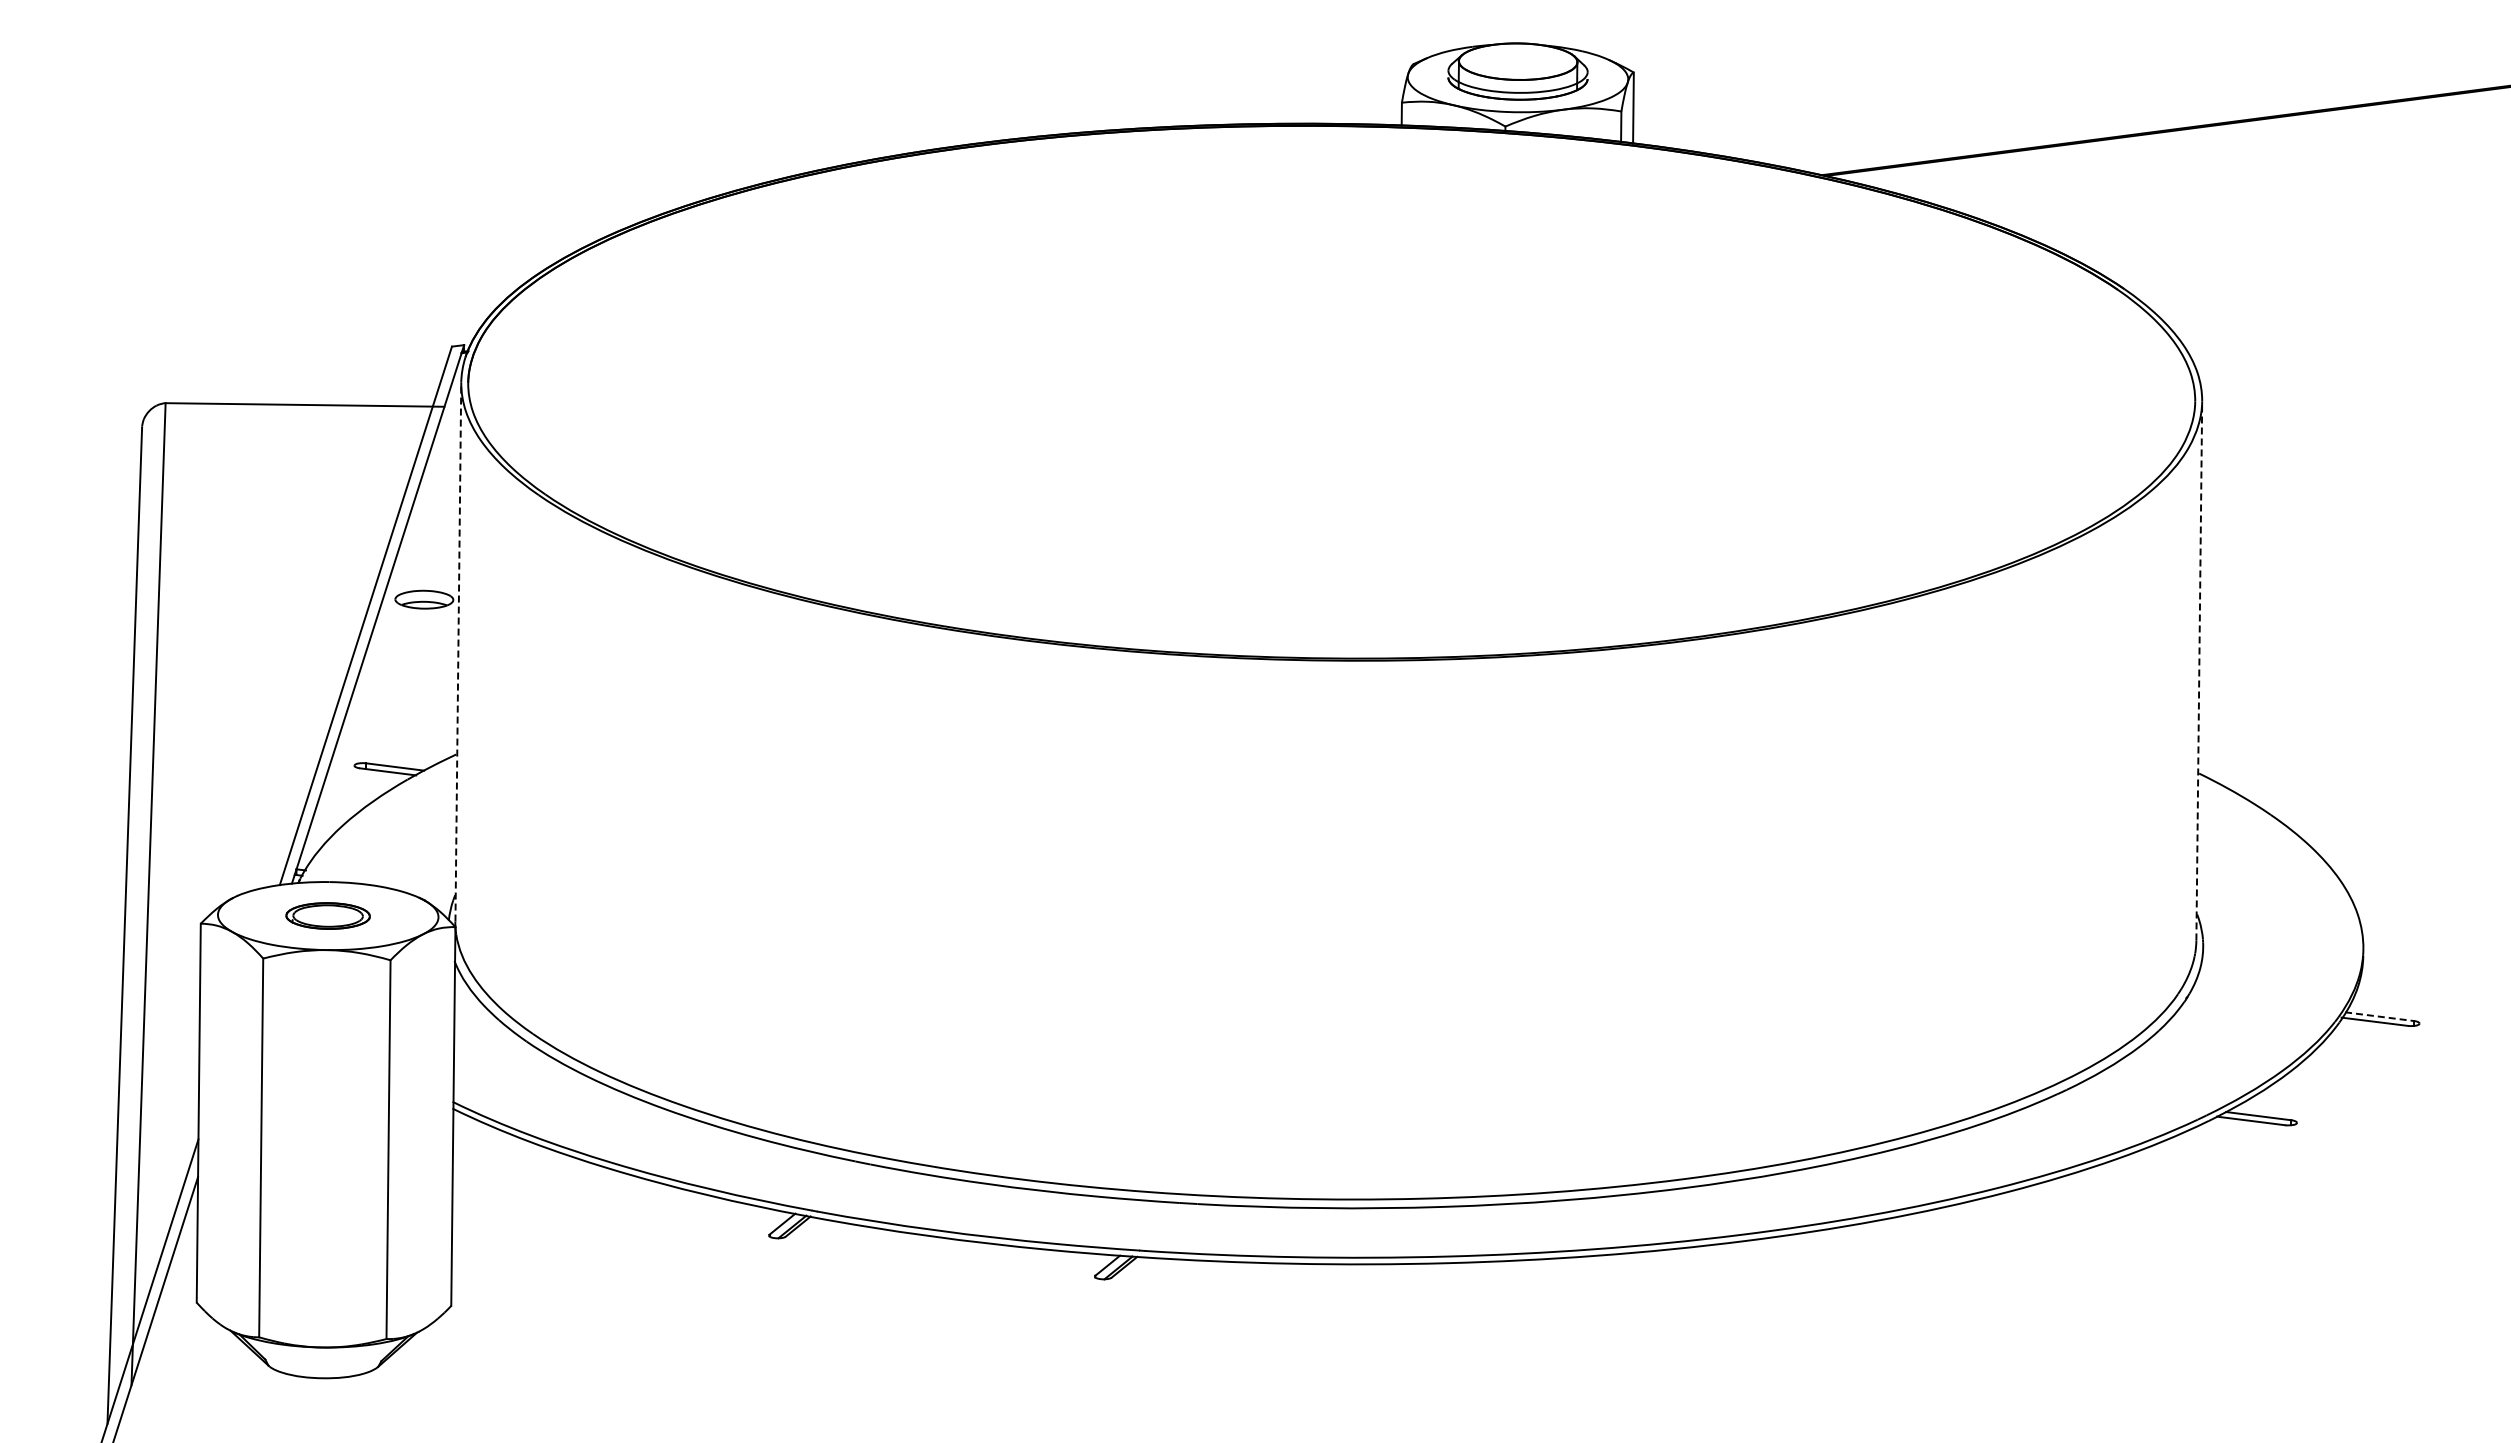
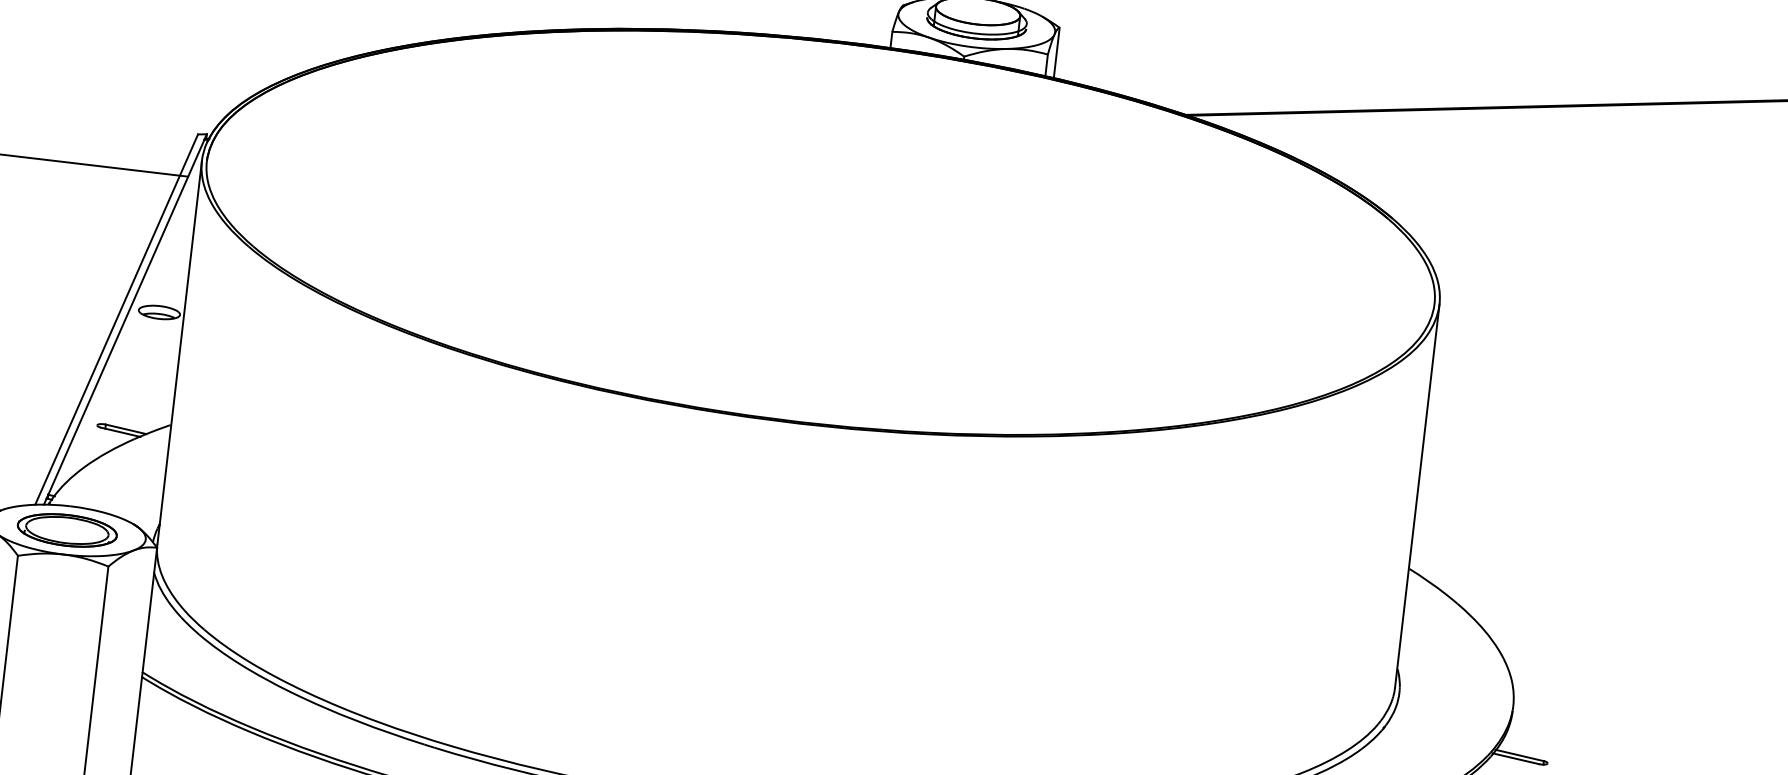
line: (458, 651) -> (179, 351), dashed -> solid
line: (2199, 670) -> (1417, 495), dashed -> solid
part: (327, 915) -> (66, 529), size x1.67
line: (2379, 1016) -> (1519, 755), dashed -> solid

